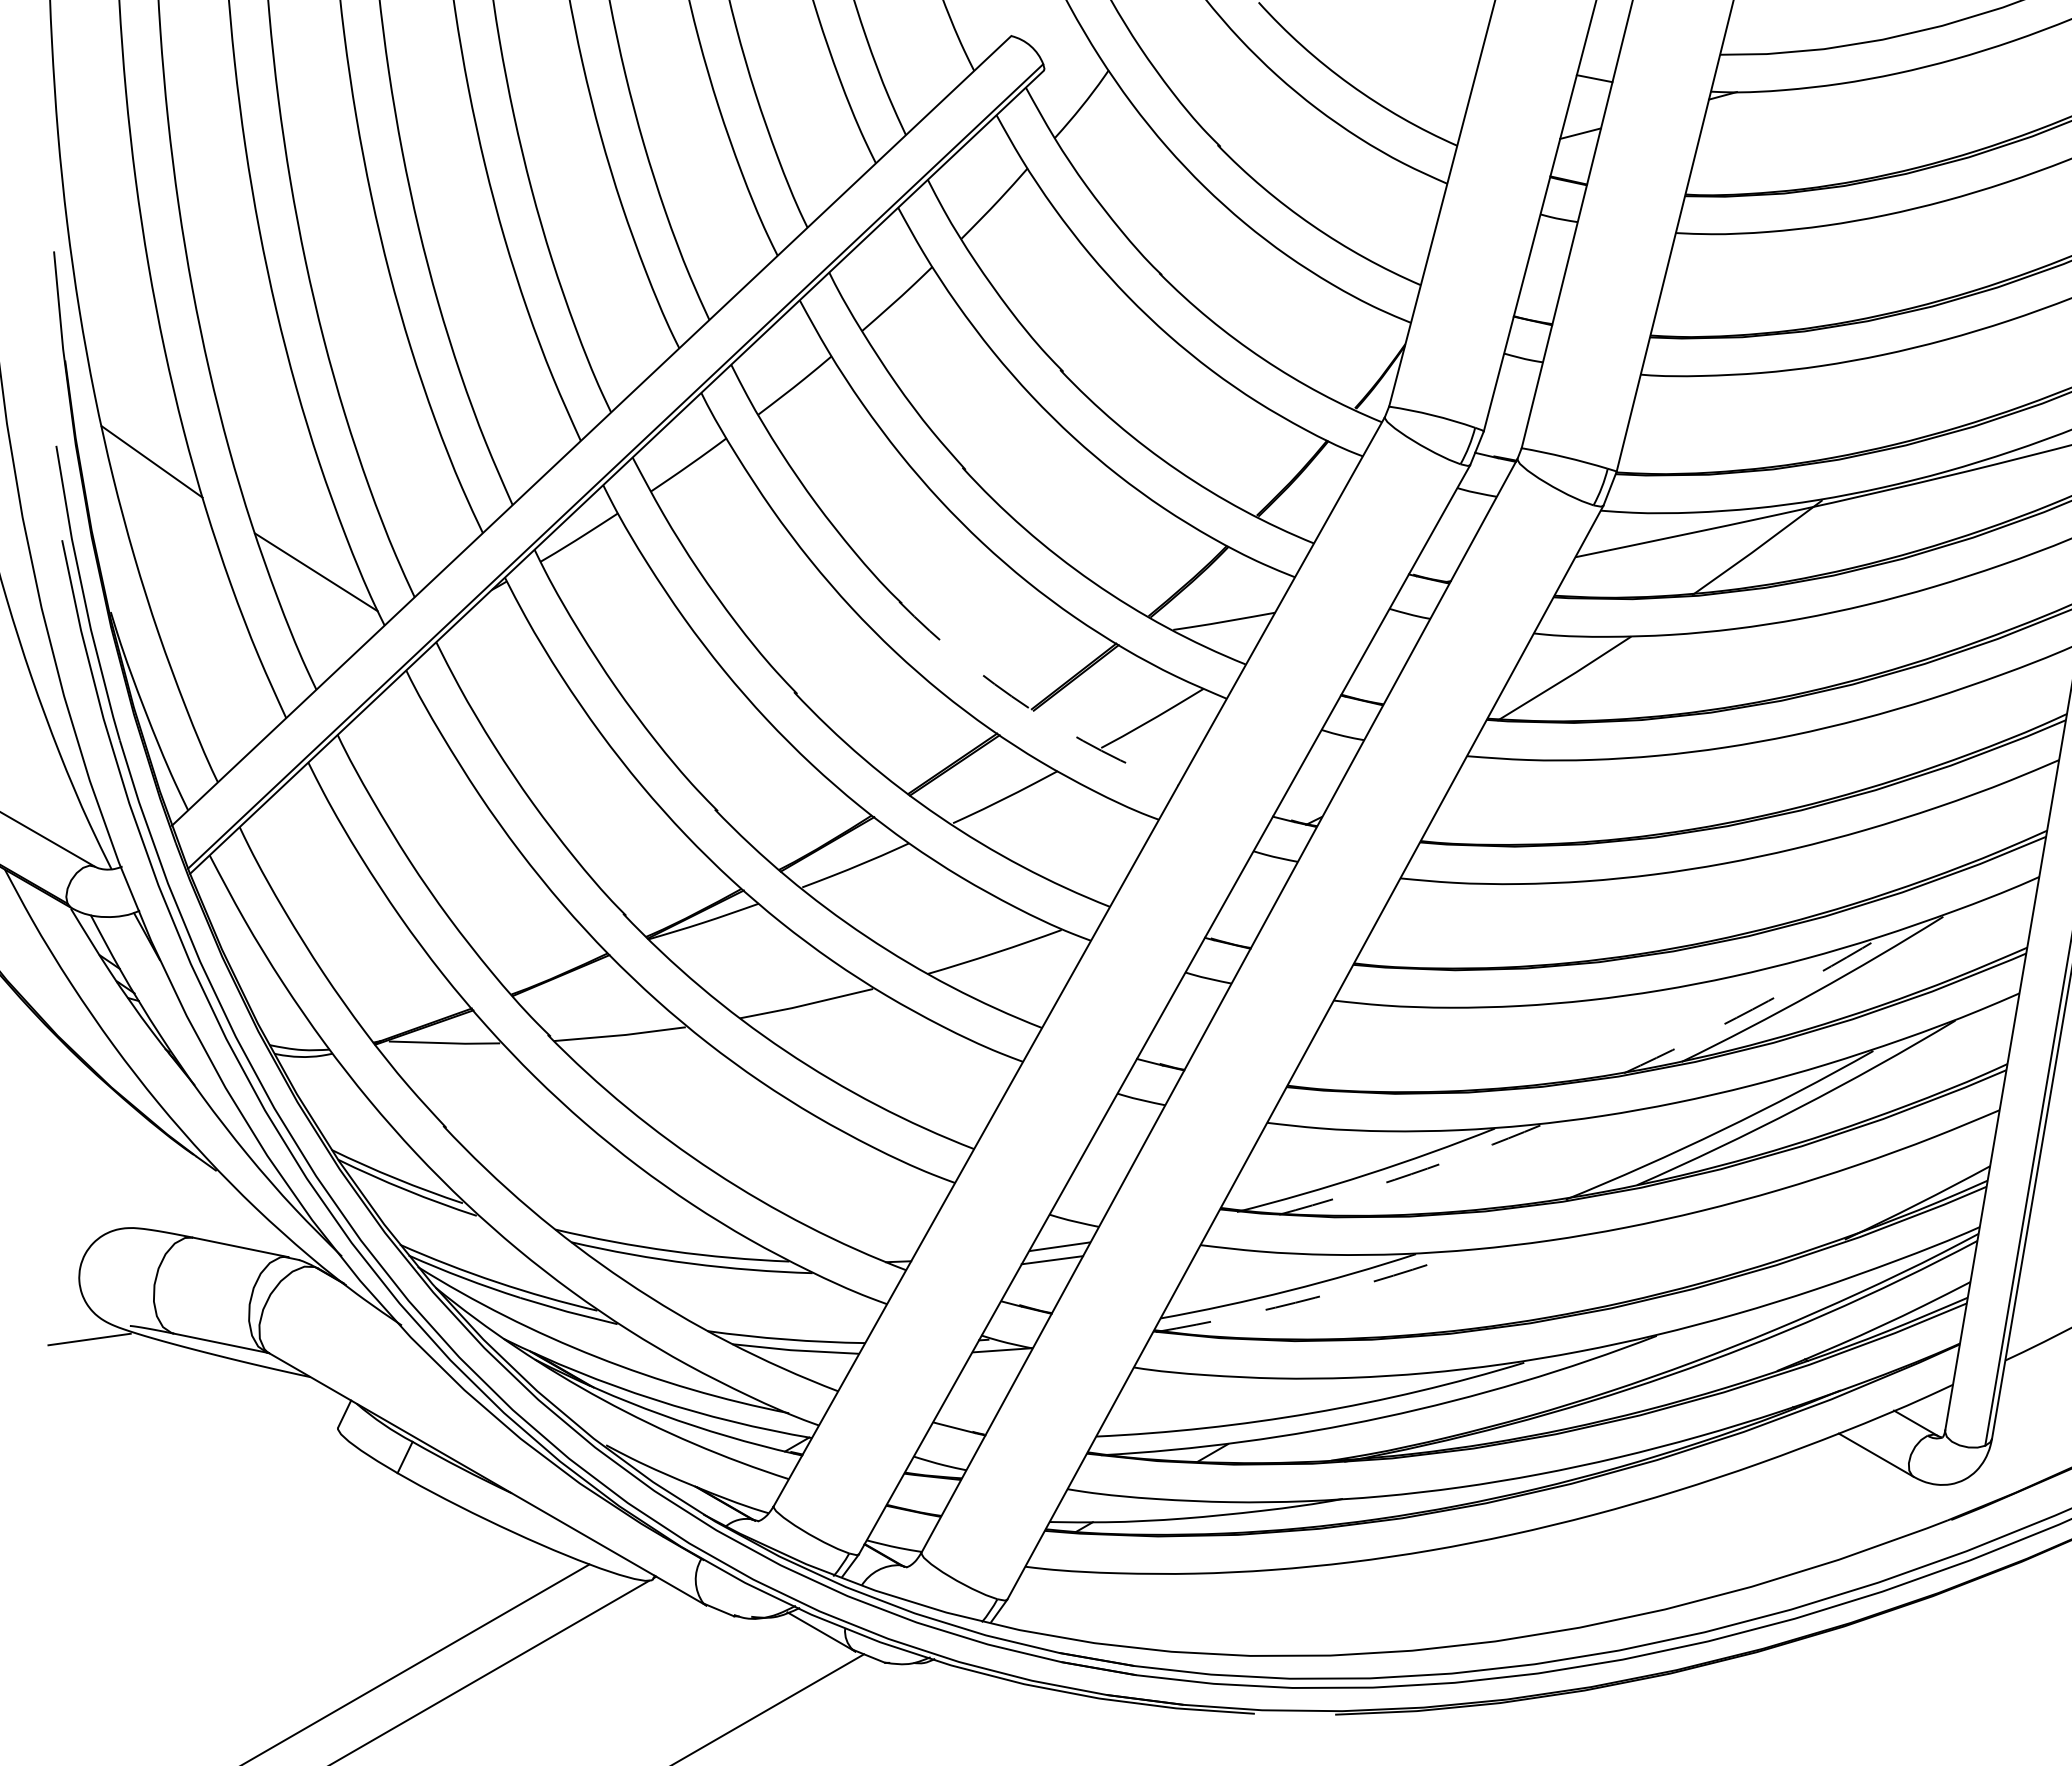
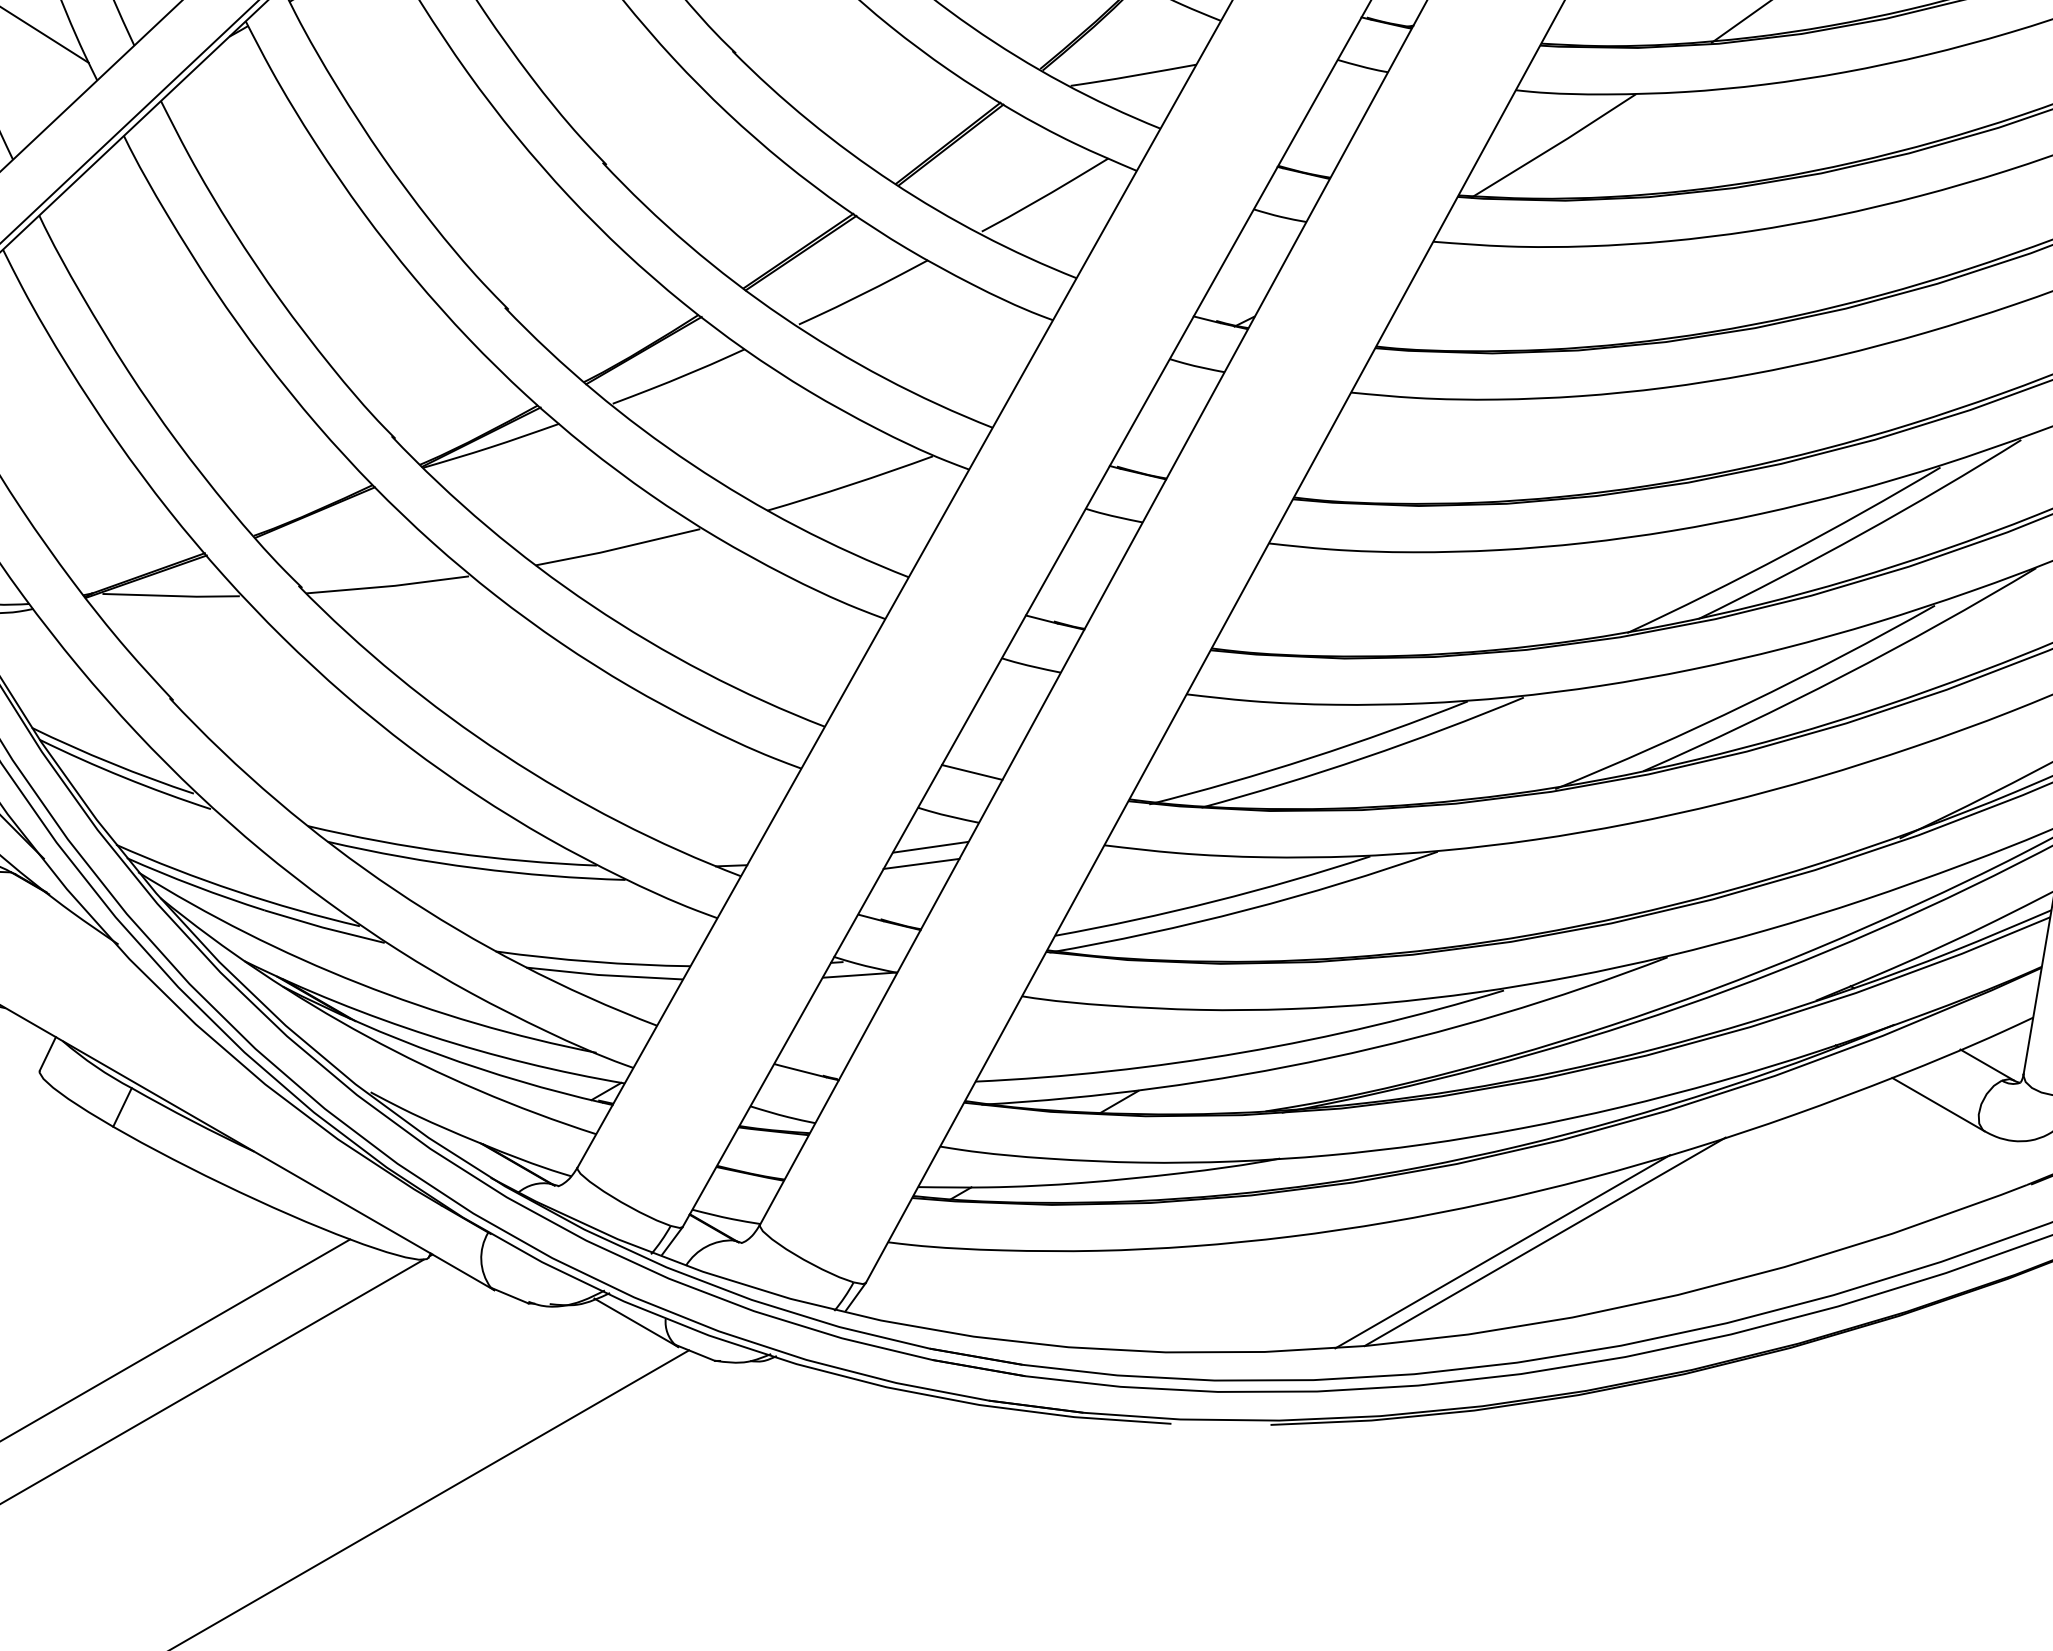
arc: (1029, 708) -> (893, 182), dashed -> solid
arc: (1752, 1009) -> (1785, 554), dashed -> solid
arc: (1411, 1174) -> (1364, 758), dashed -> solid
line: (1092, 1186) -> (971, 772), added
arc: (1315, 1297) -> (1246, 909), dashed -> solid
line: (1557, 1565) -> (1545, 1240), added
line: (1522, 1574) -> (1501, 1251), added

